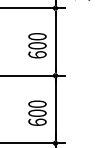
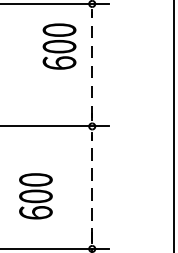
line: (55, 41) -> (92, 64), solid -> dashed
text: (37, 45) -> (59, 46), moved
line: (55, 109) -> (92, 187), solid -> dashed
text: (37, 112) -> (35, 194), moved

